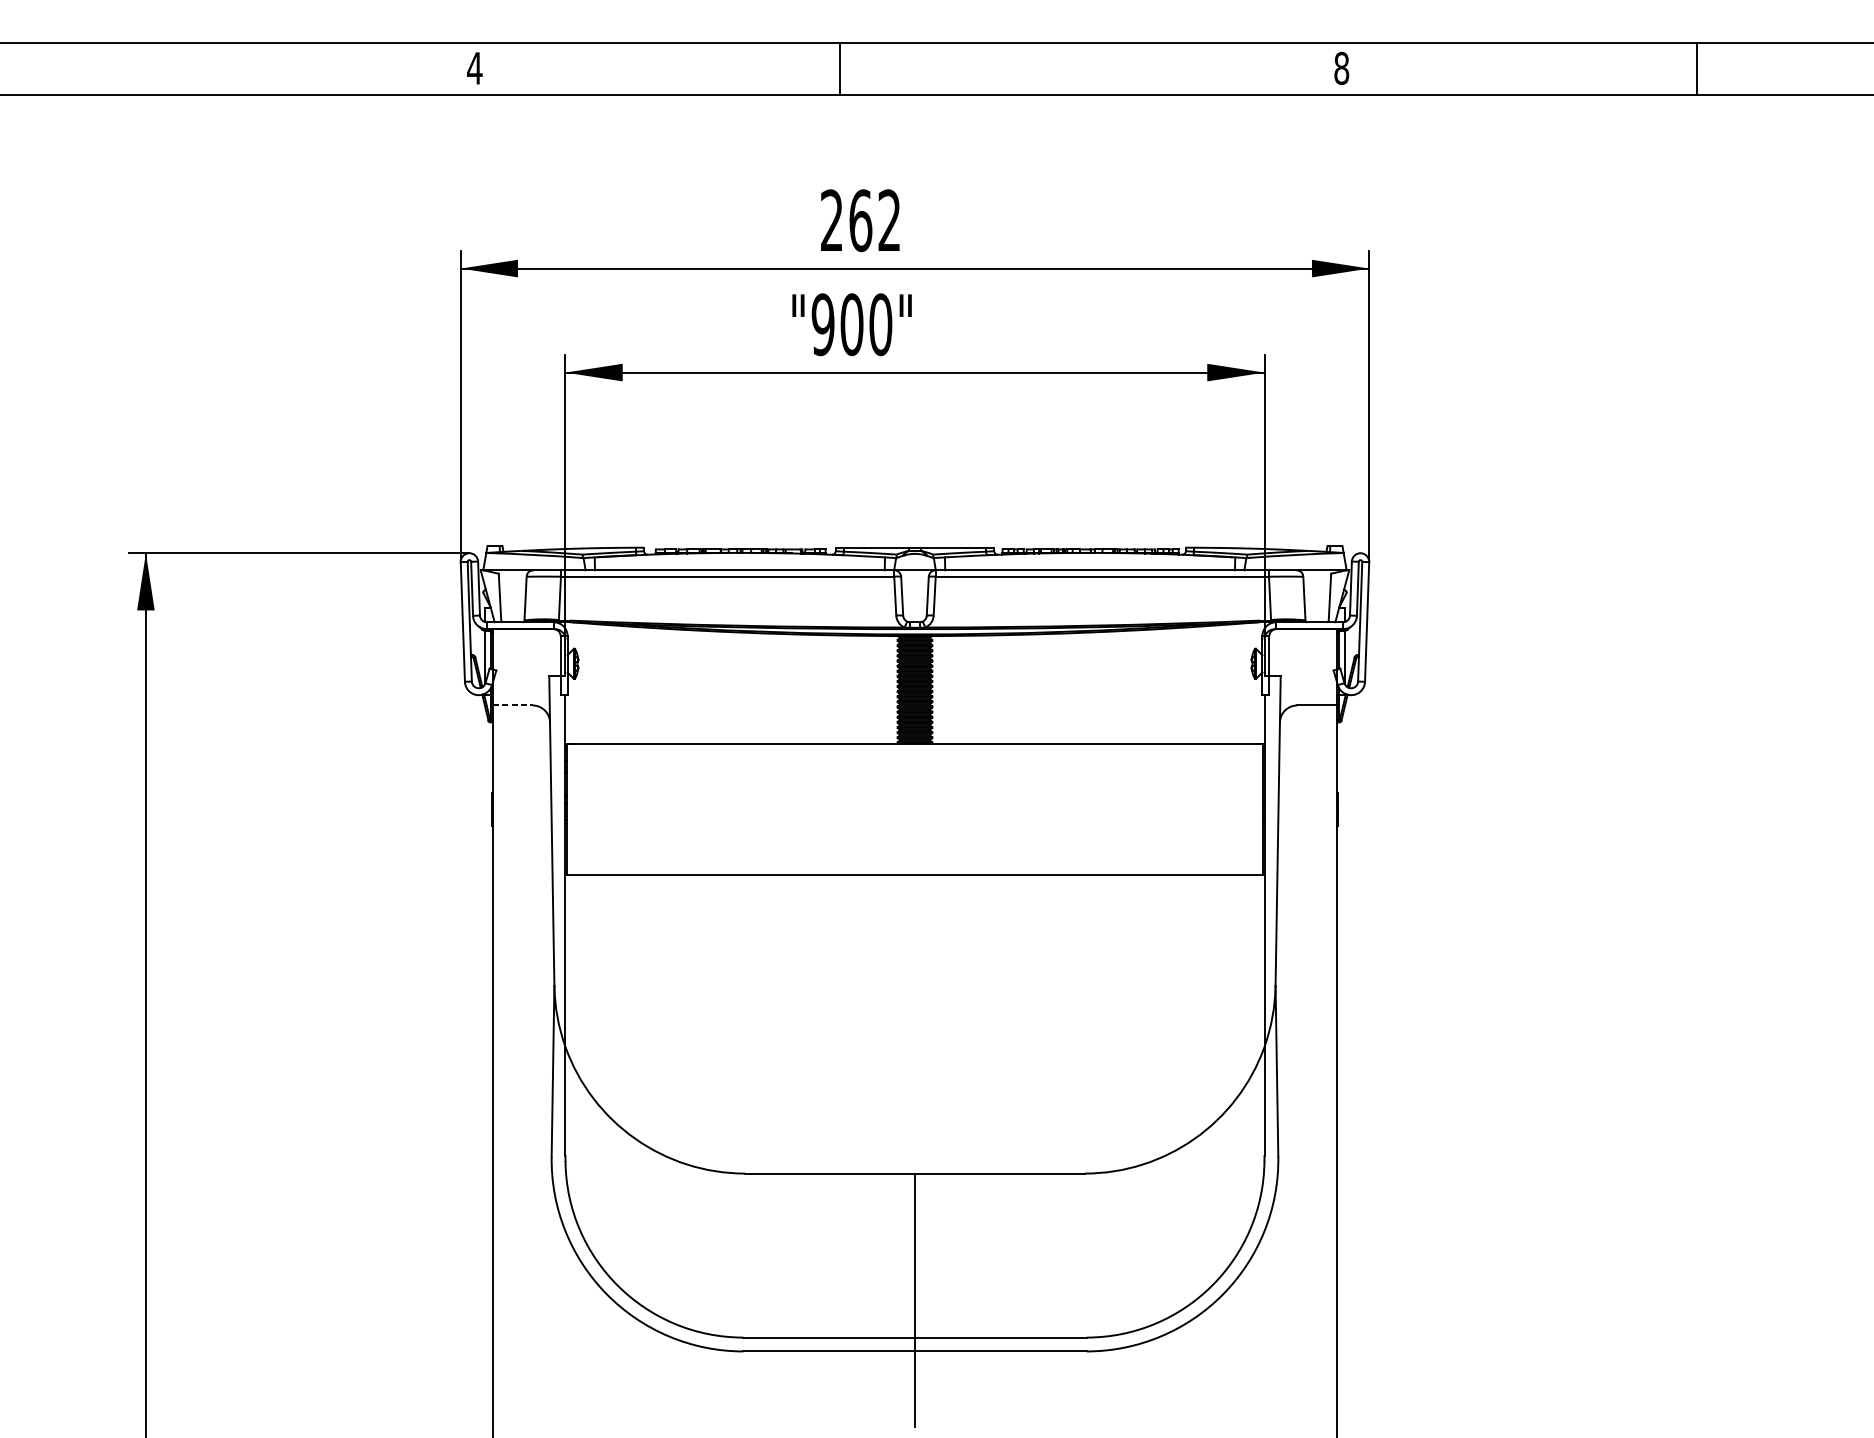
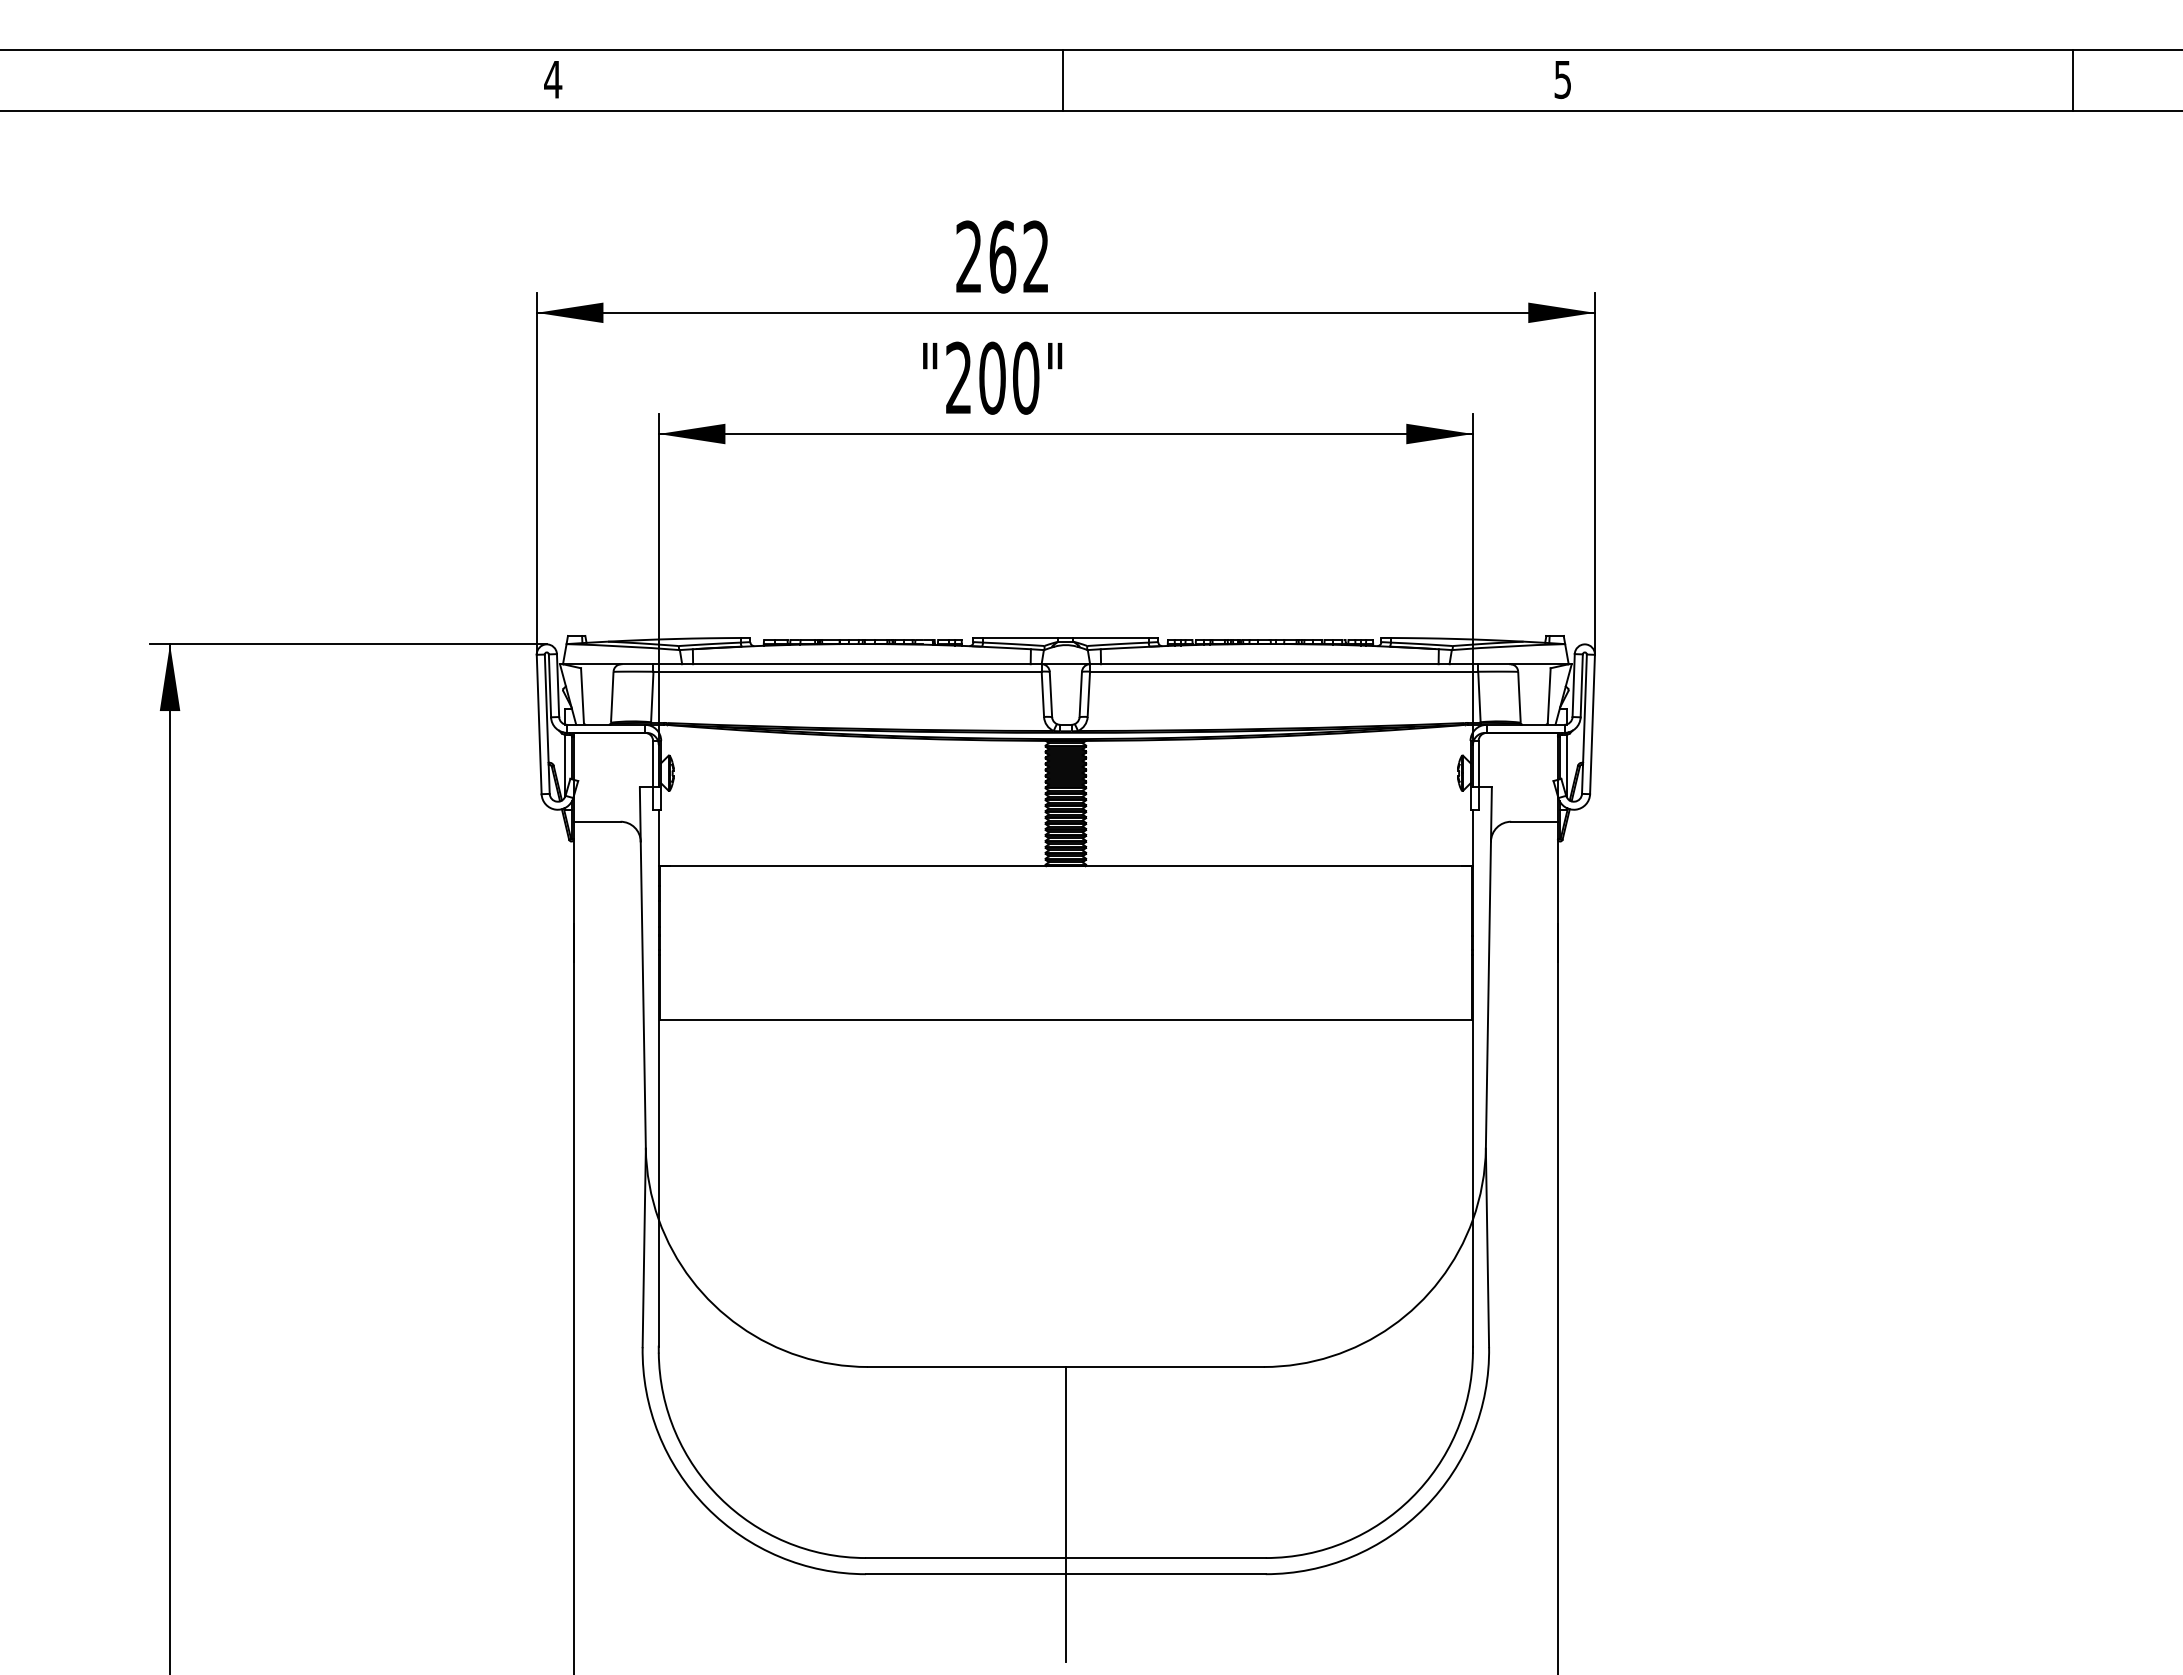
text: (1341, 68) -> (1562, 79), 8 -> 5
line: (839, 69) -> (1063, 80), moved
line: (1696, 69) -> (2072, 80), moved
text: (822, 324) -> (958, 377), "900" -> "200"
line: (512, 705) -> (597, 821), dashed -> solid

